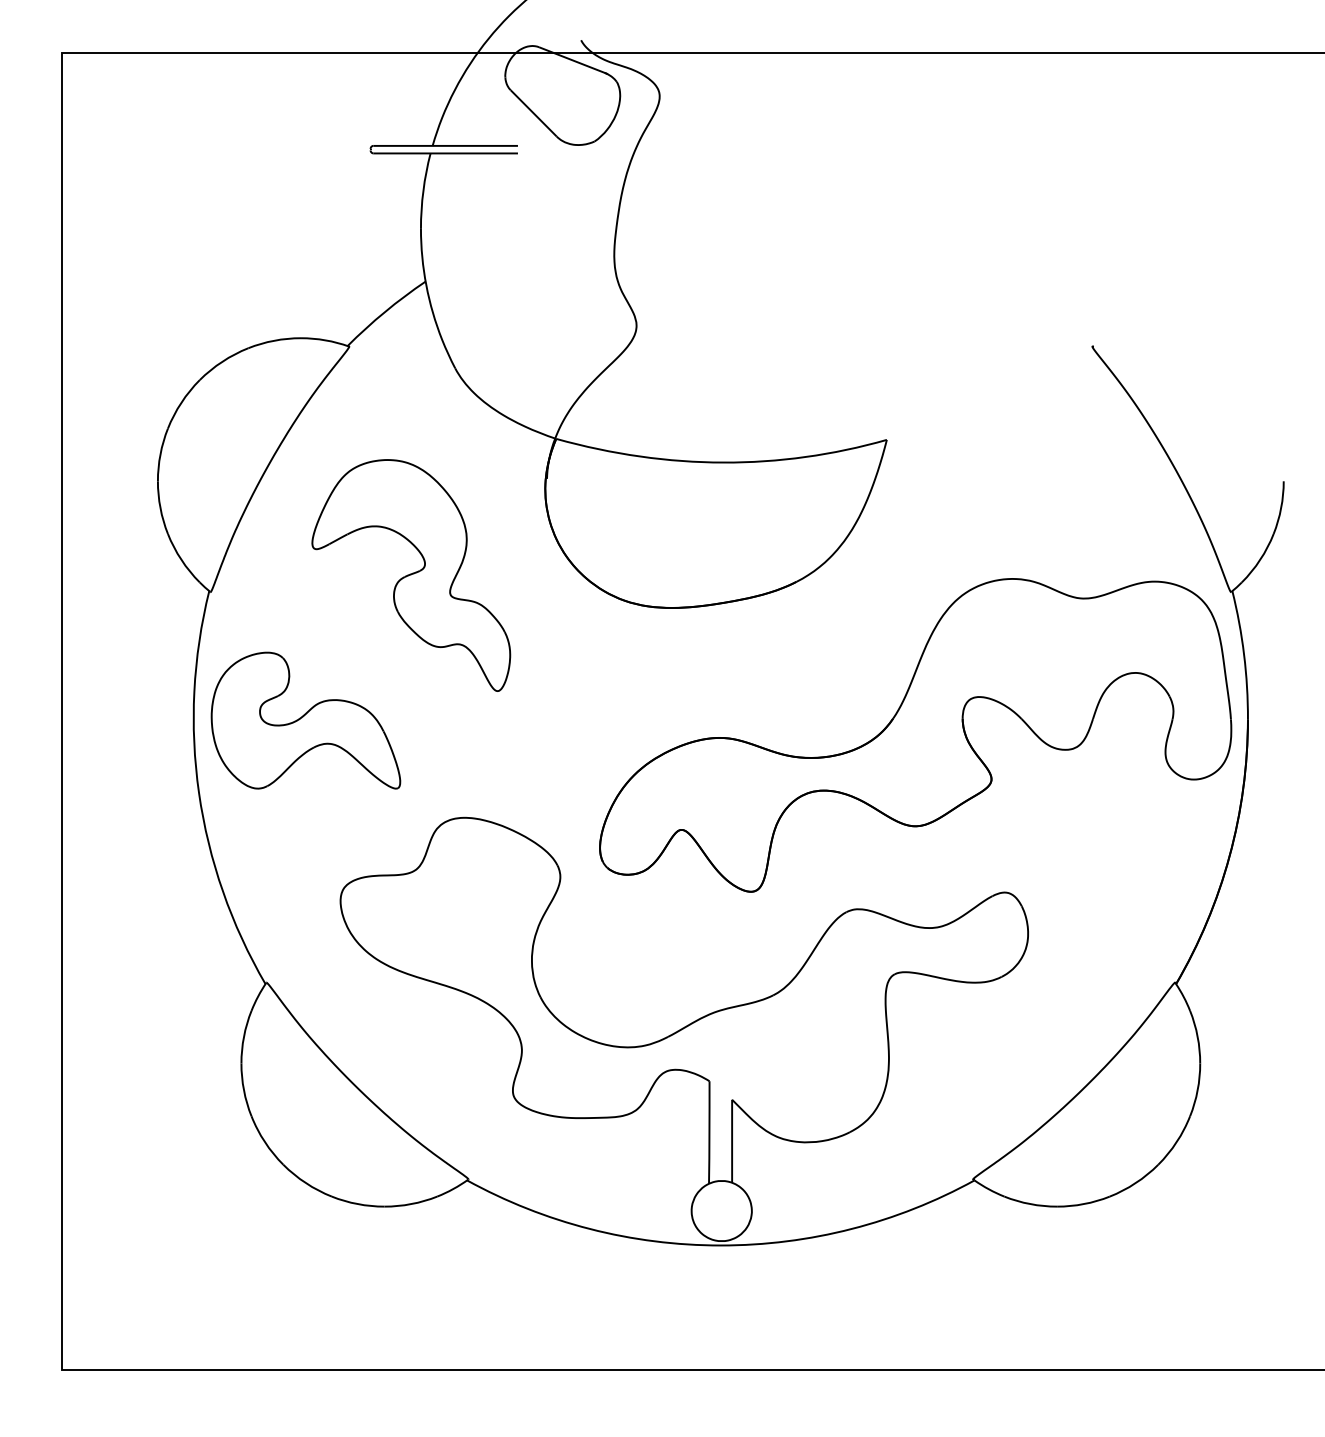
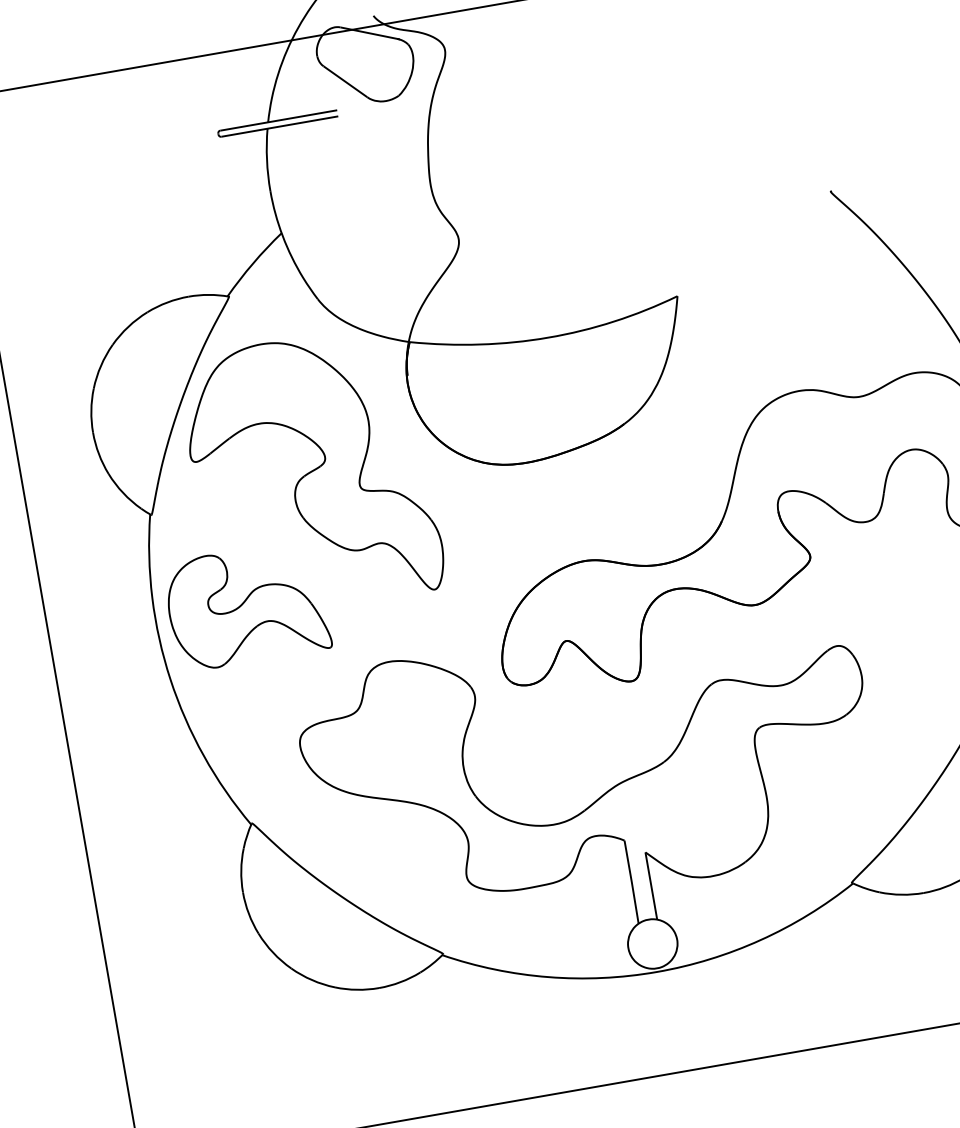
part: (411, 575) -> (311, 473), size x1.43

